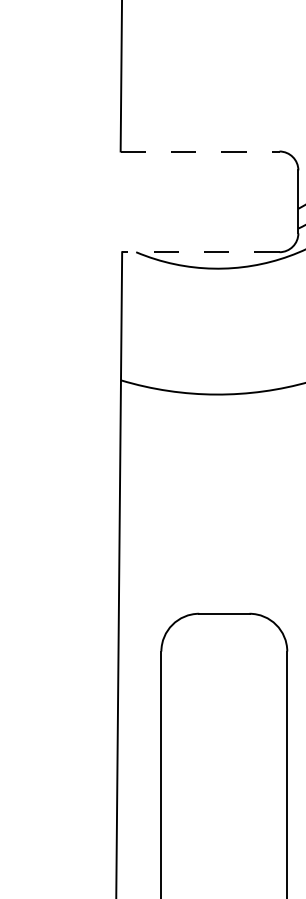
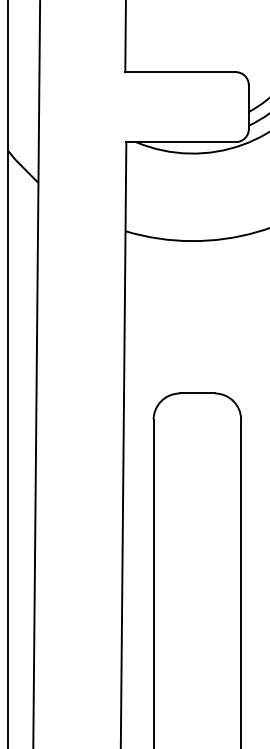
line: (201, 152) -> (181, 72), dashed -> solid
line: (201, 252) -> (181, 142), dashed -> solid

